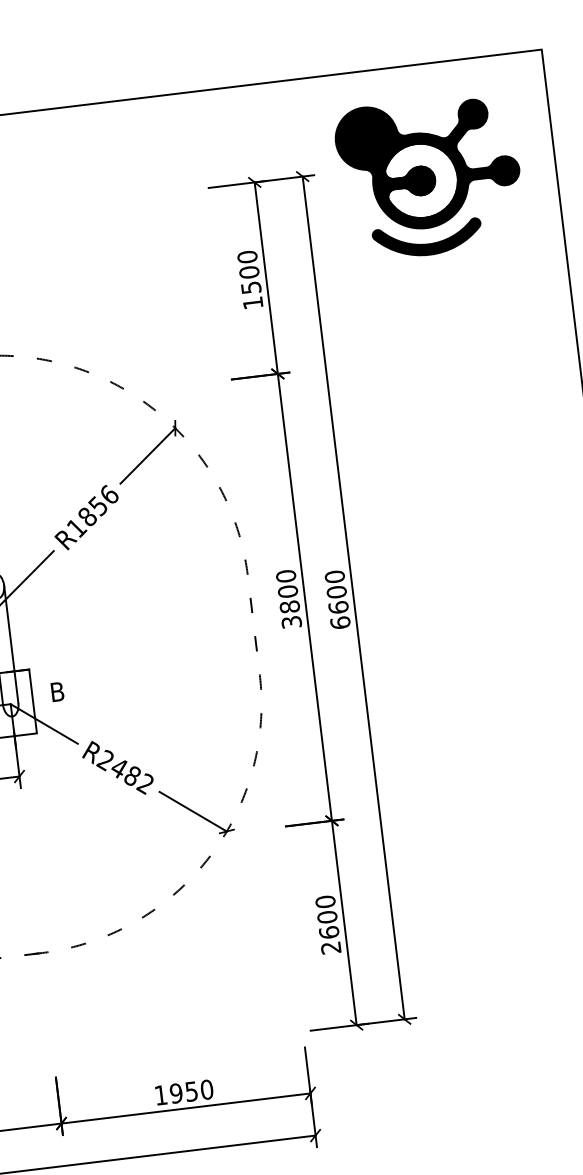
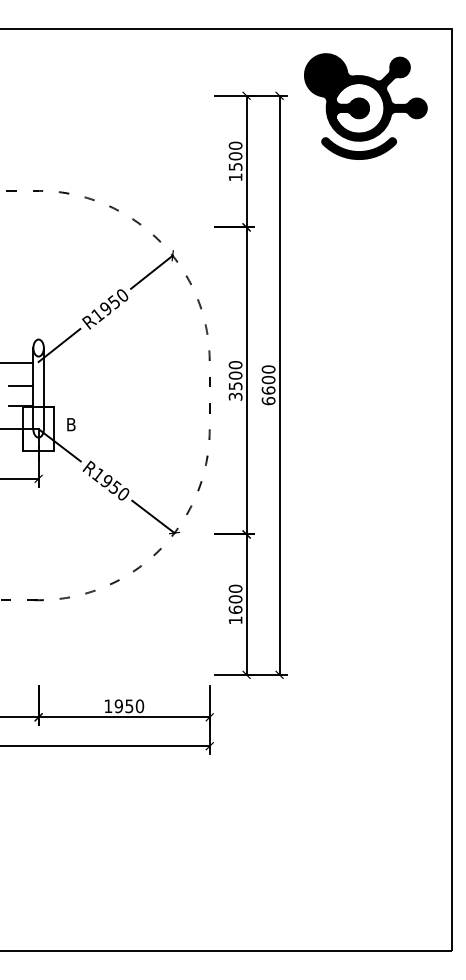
text: (98, 505) -> (114, 301), R1856 -> R1950
text: (289, 607) -> (235, 386), 3800 -> 3500
text: (125, 772) -> (110, 484), R2482 -> R1950
text: (330, 948) -> (235, 620), 2600 -> 1600

